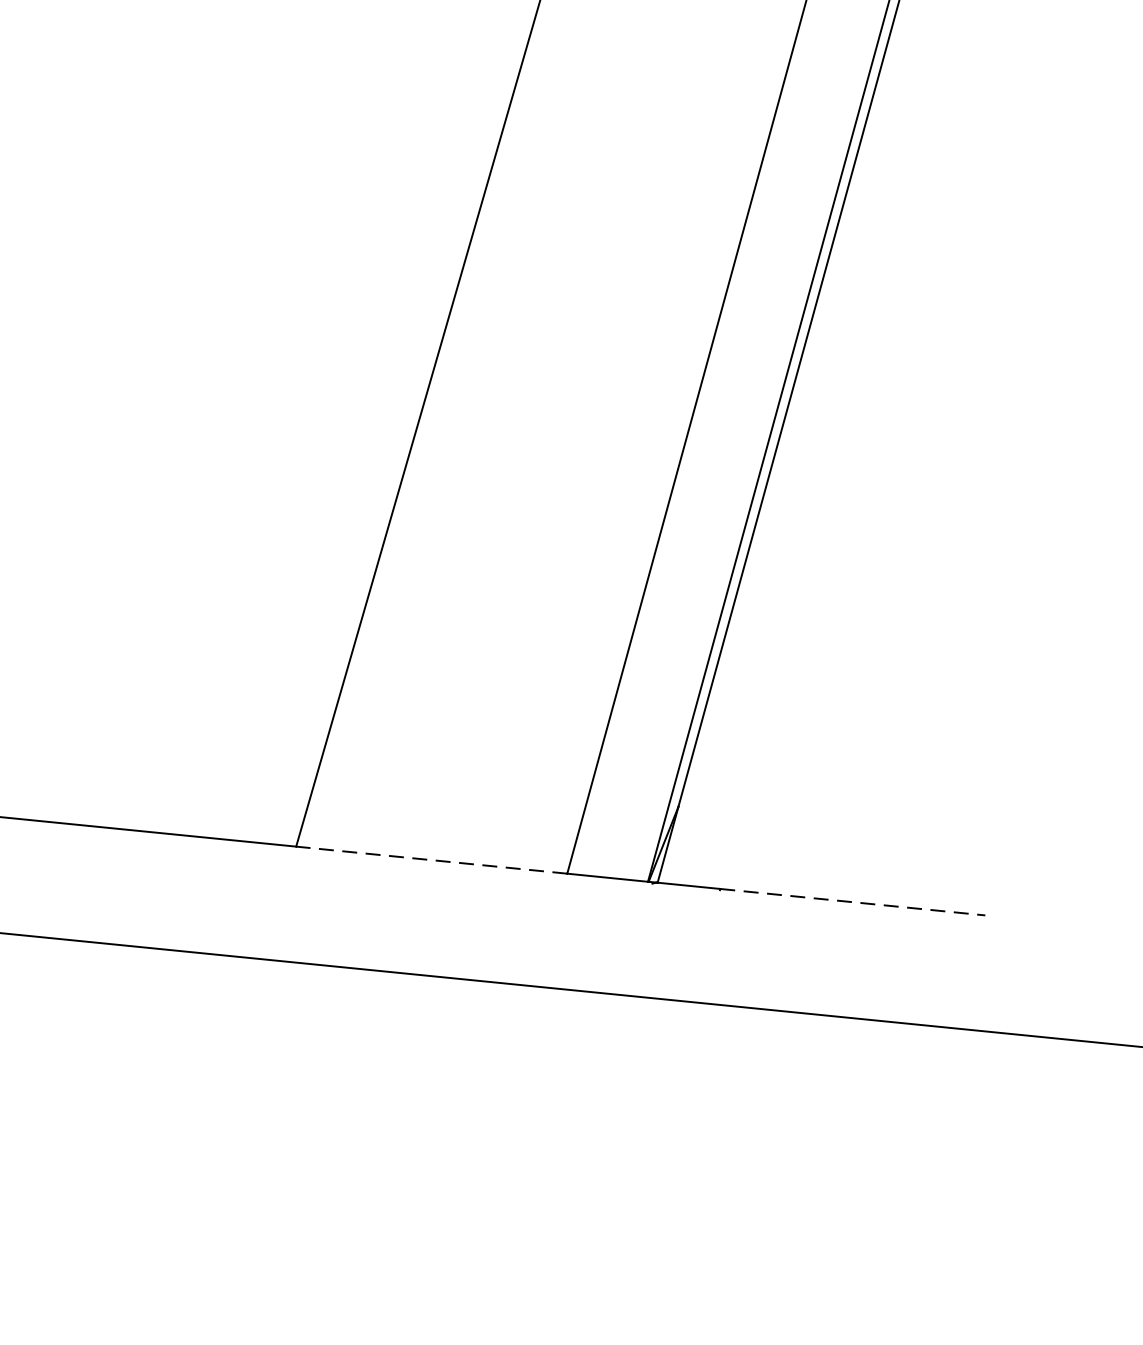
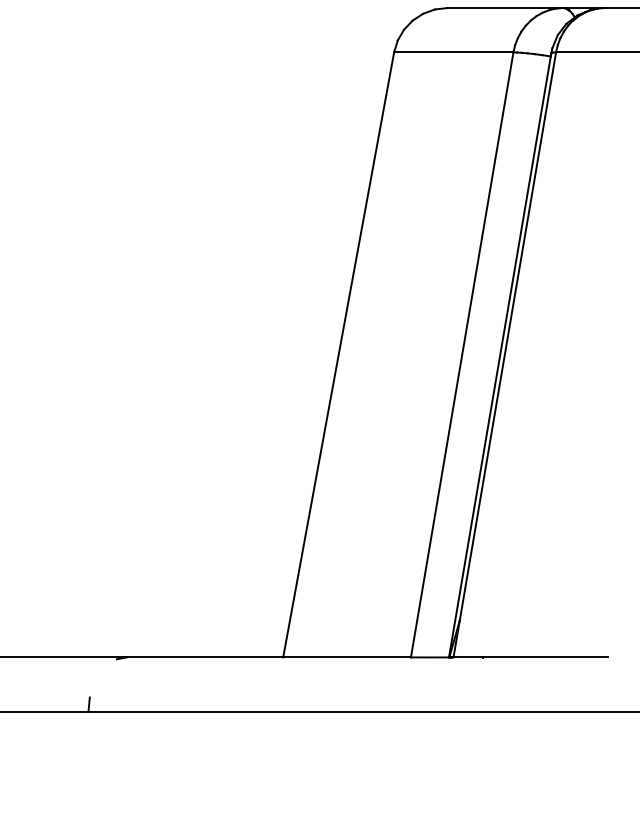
line: (432, 860) -> (347, 657), dashed -> solid
line: (852, 902) -> (545, 657), dashed -> solid

